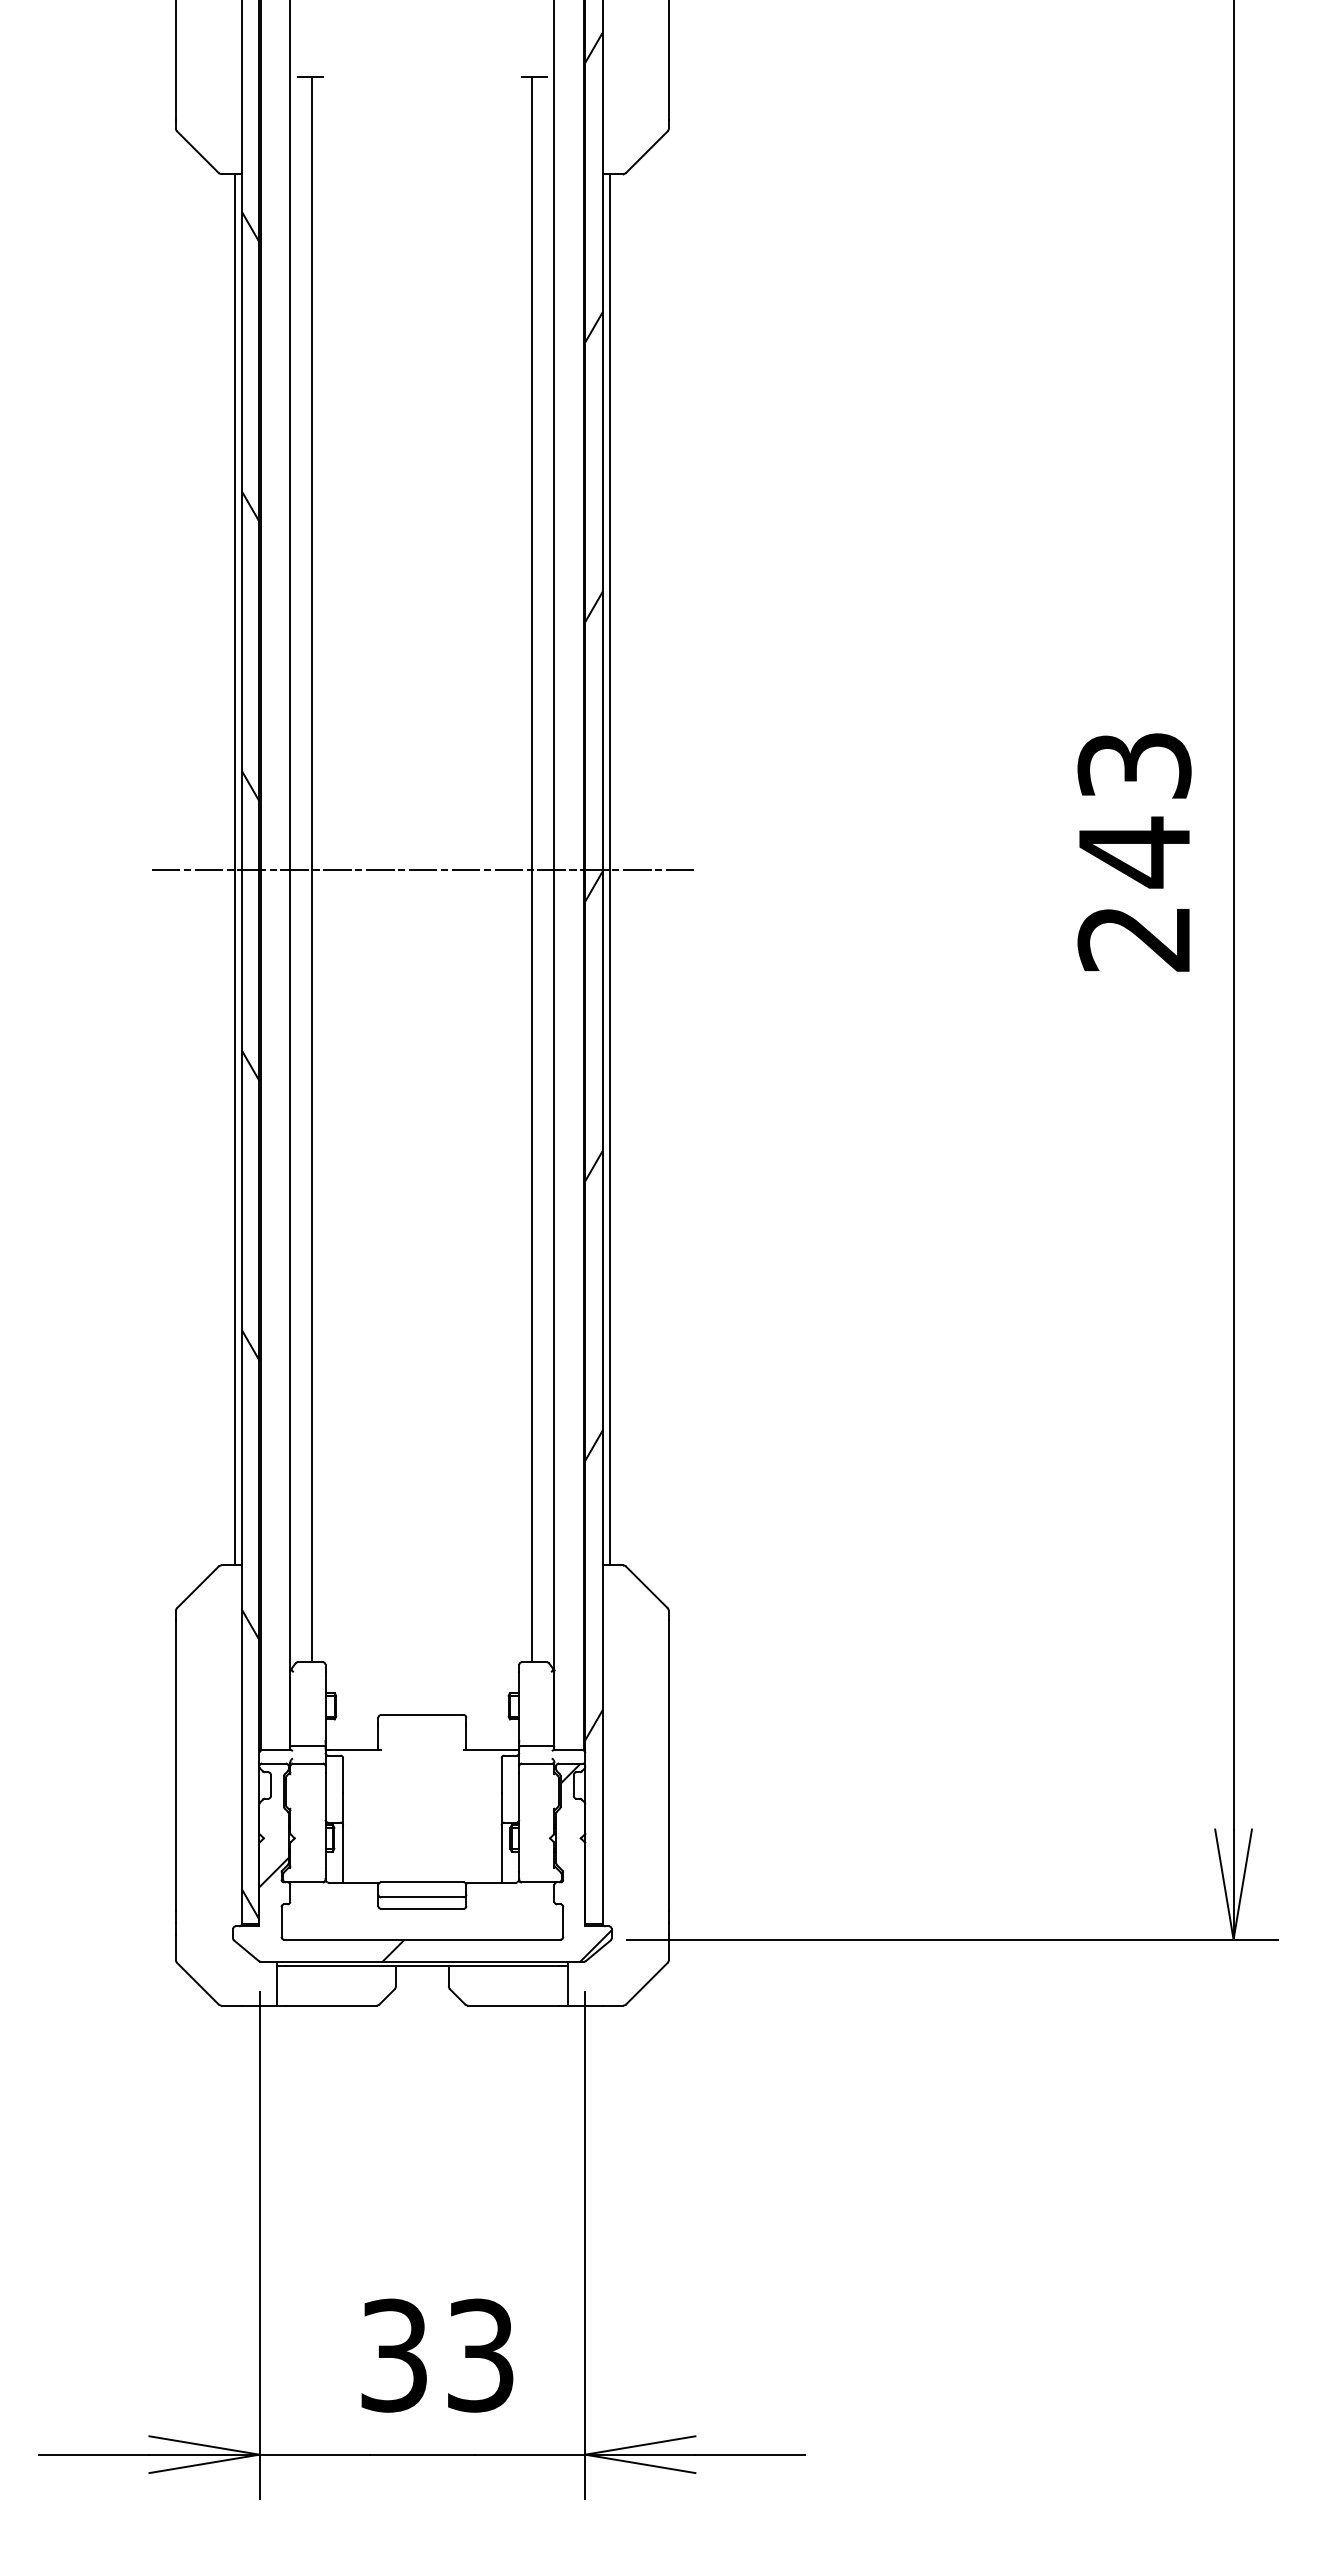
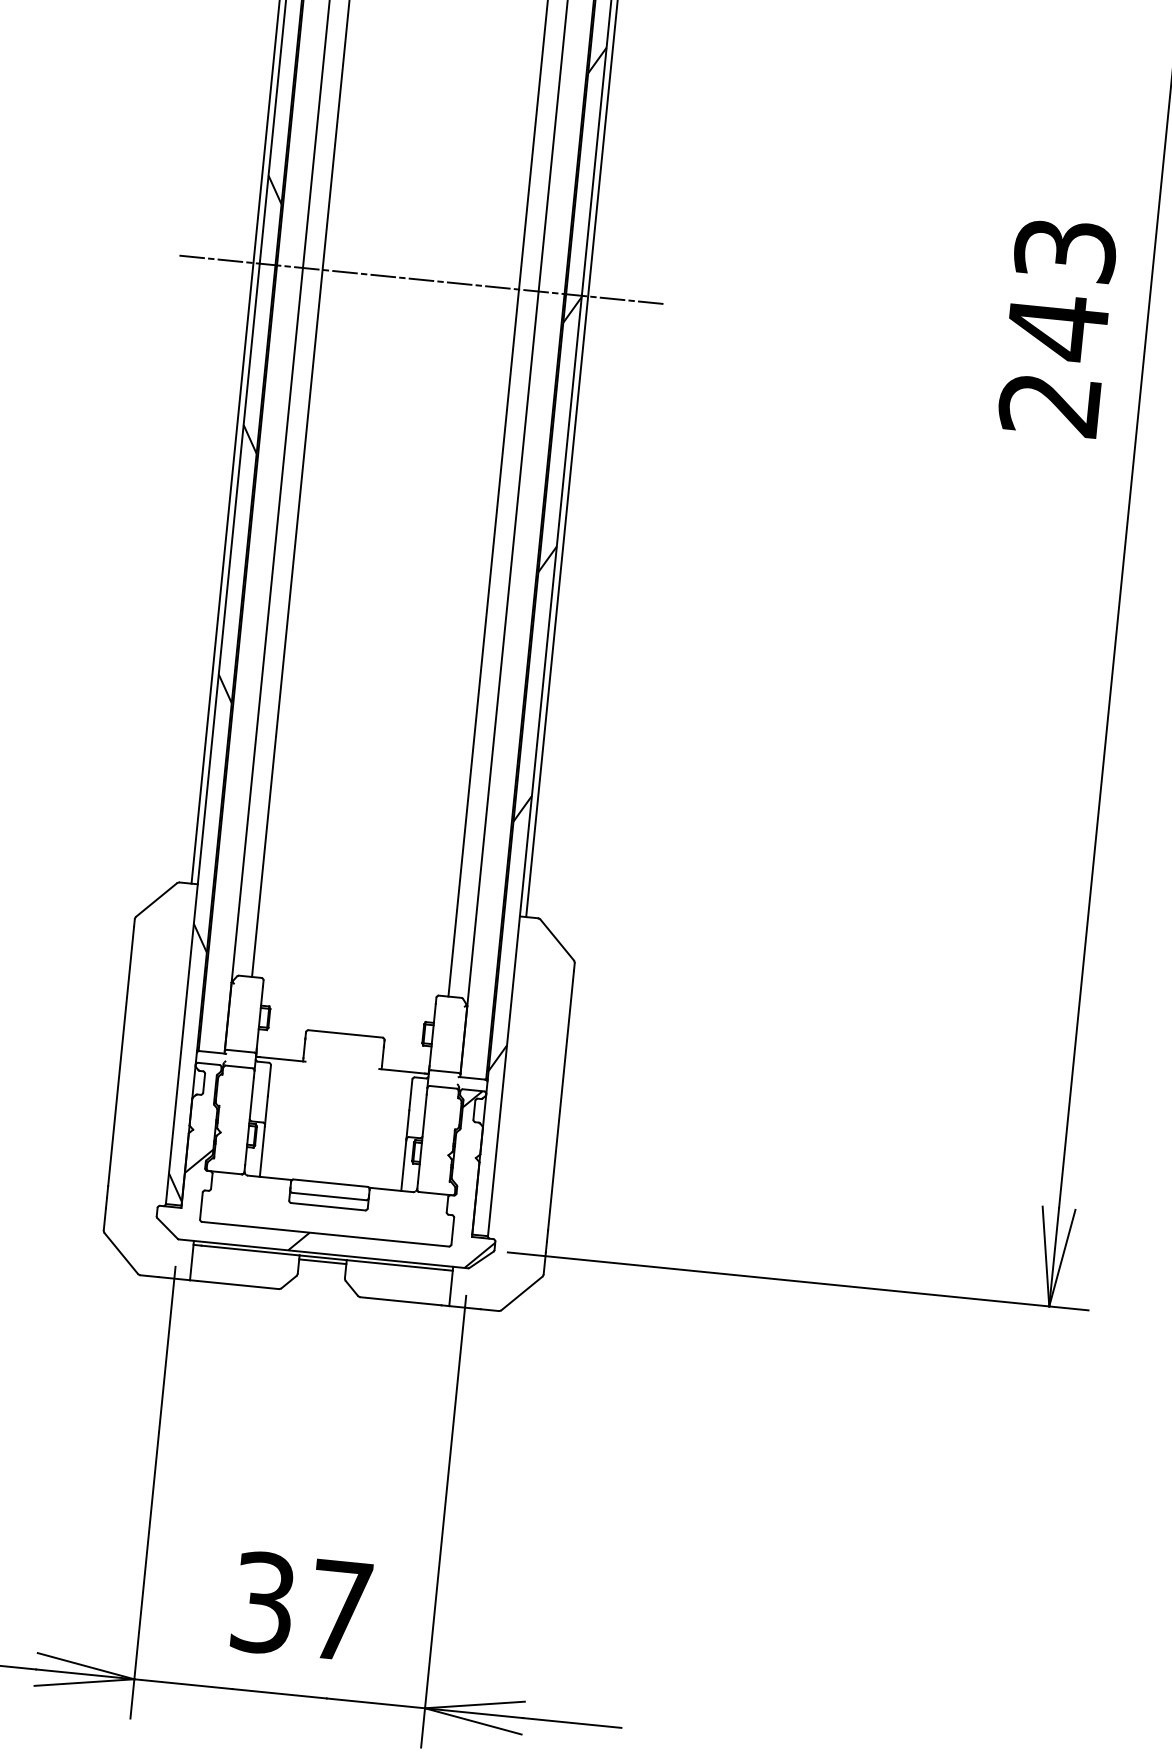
line: (421, 1970) -> (321, 1261), added
text: (480, 2355) -> (340, 1610), 33 -> 37

